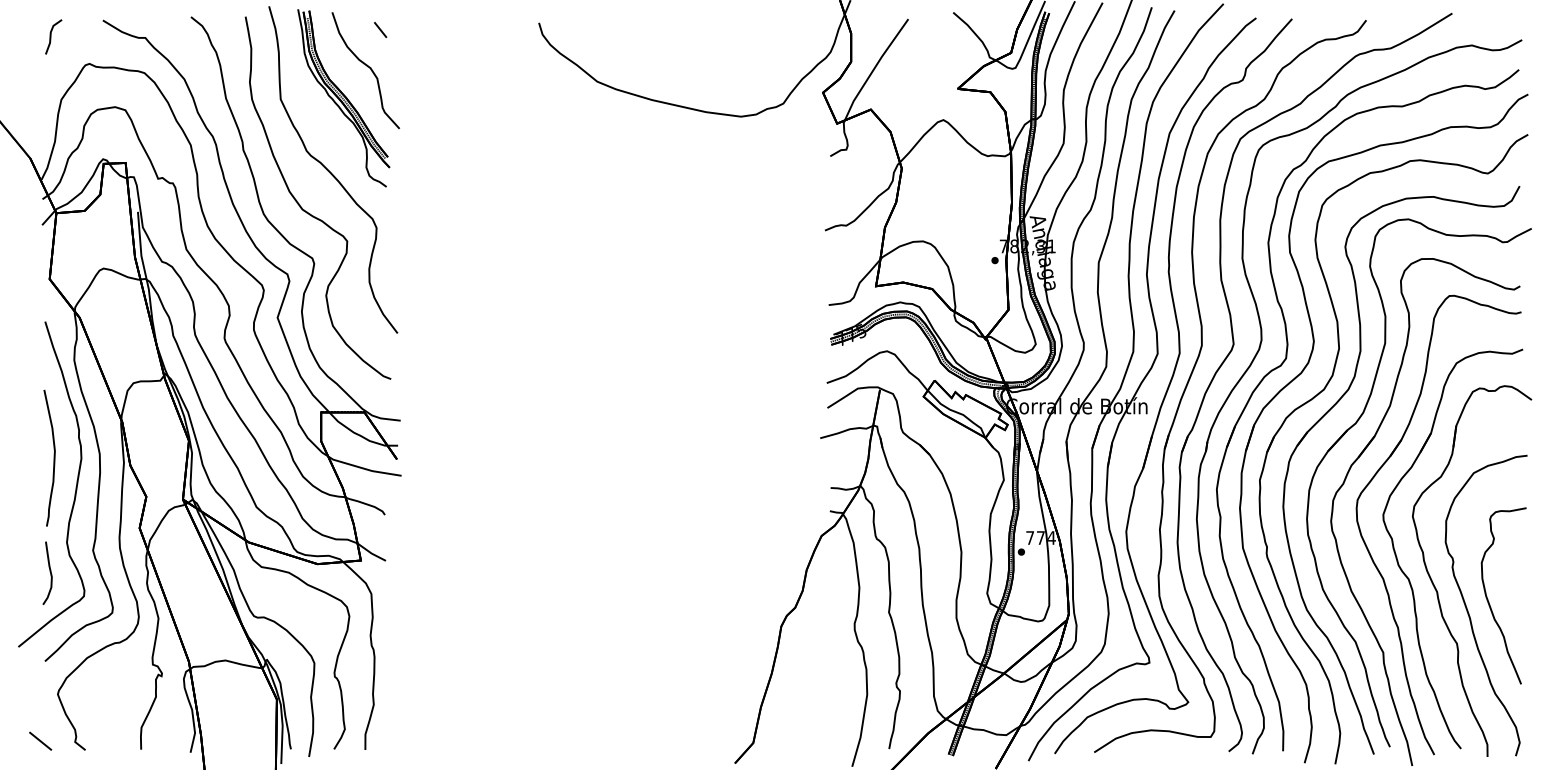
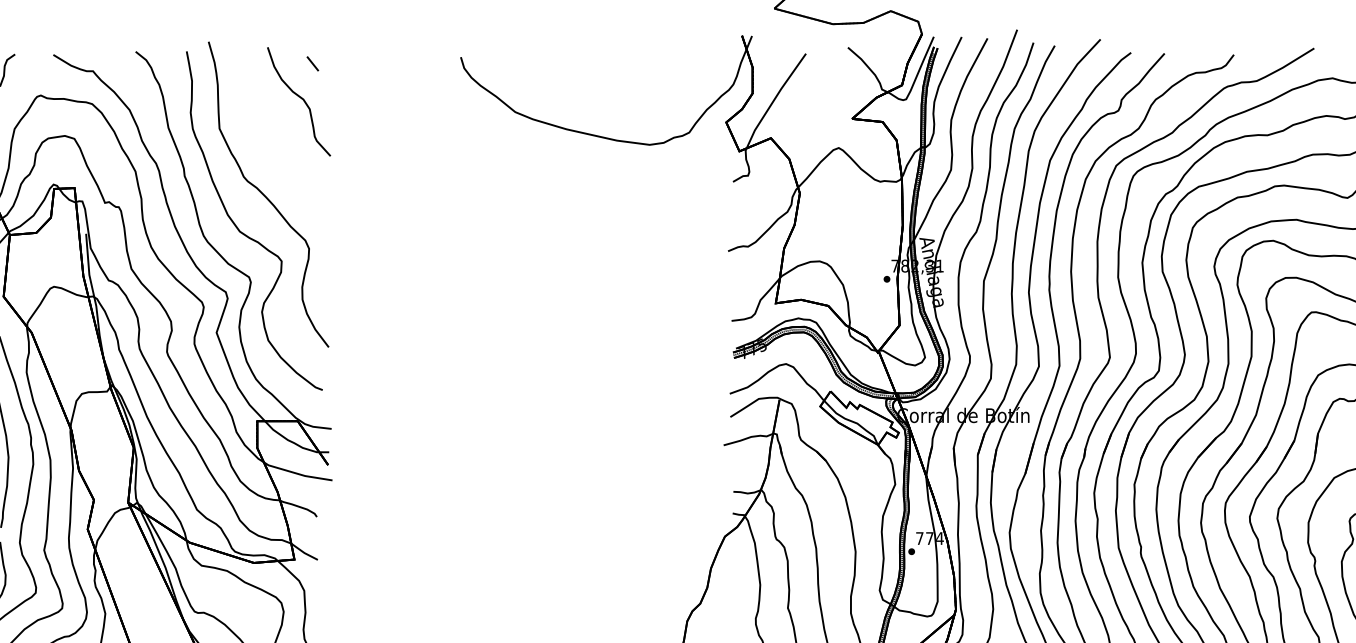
part: (343, 98) -> (278, 127), removed

